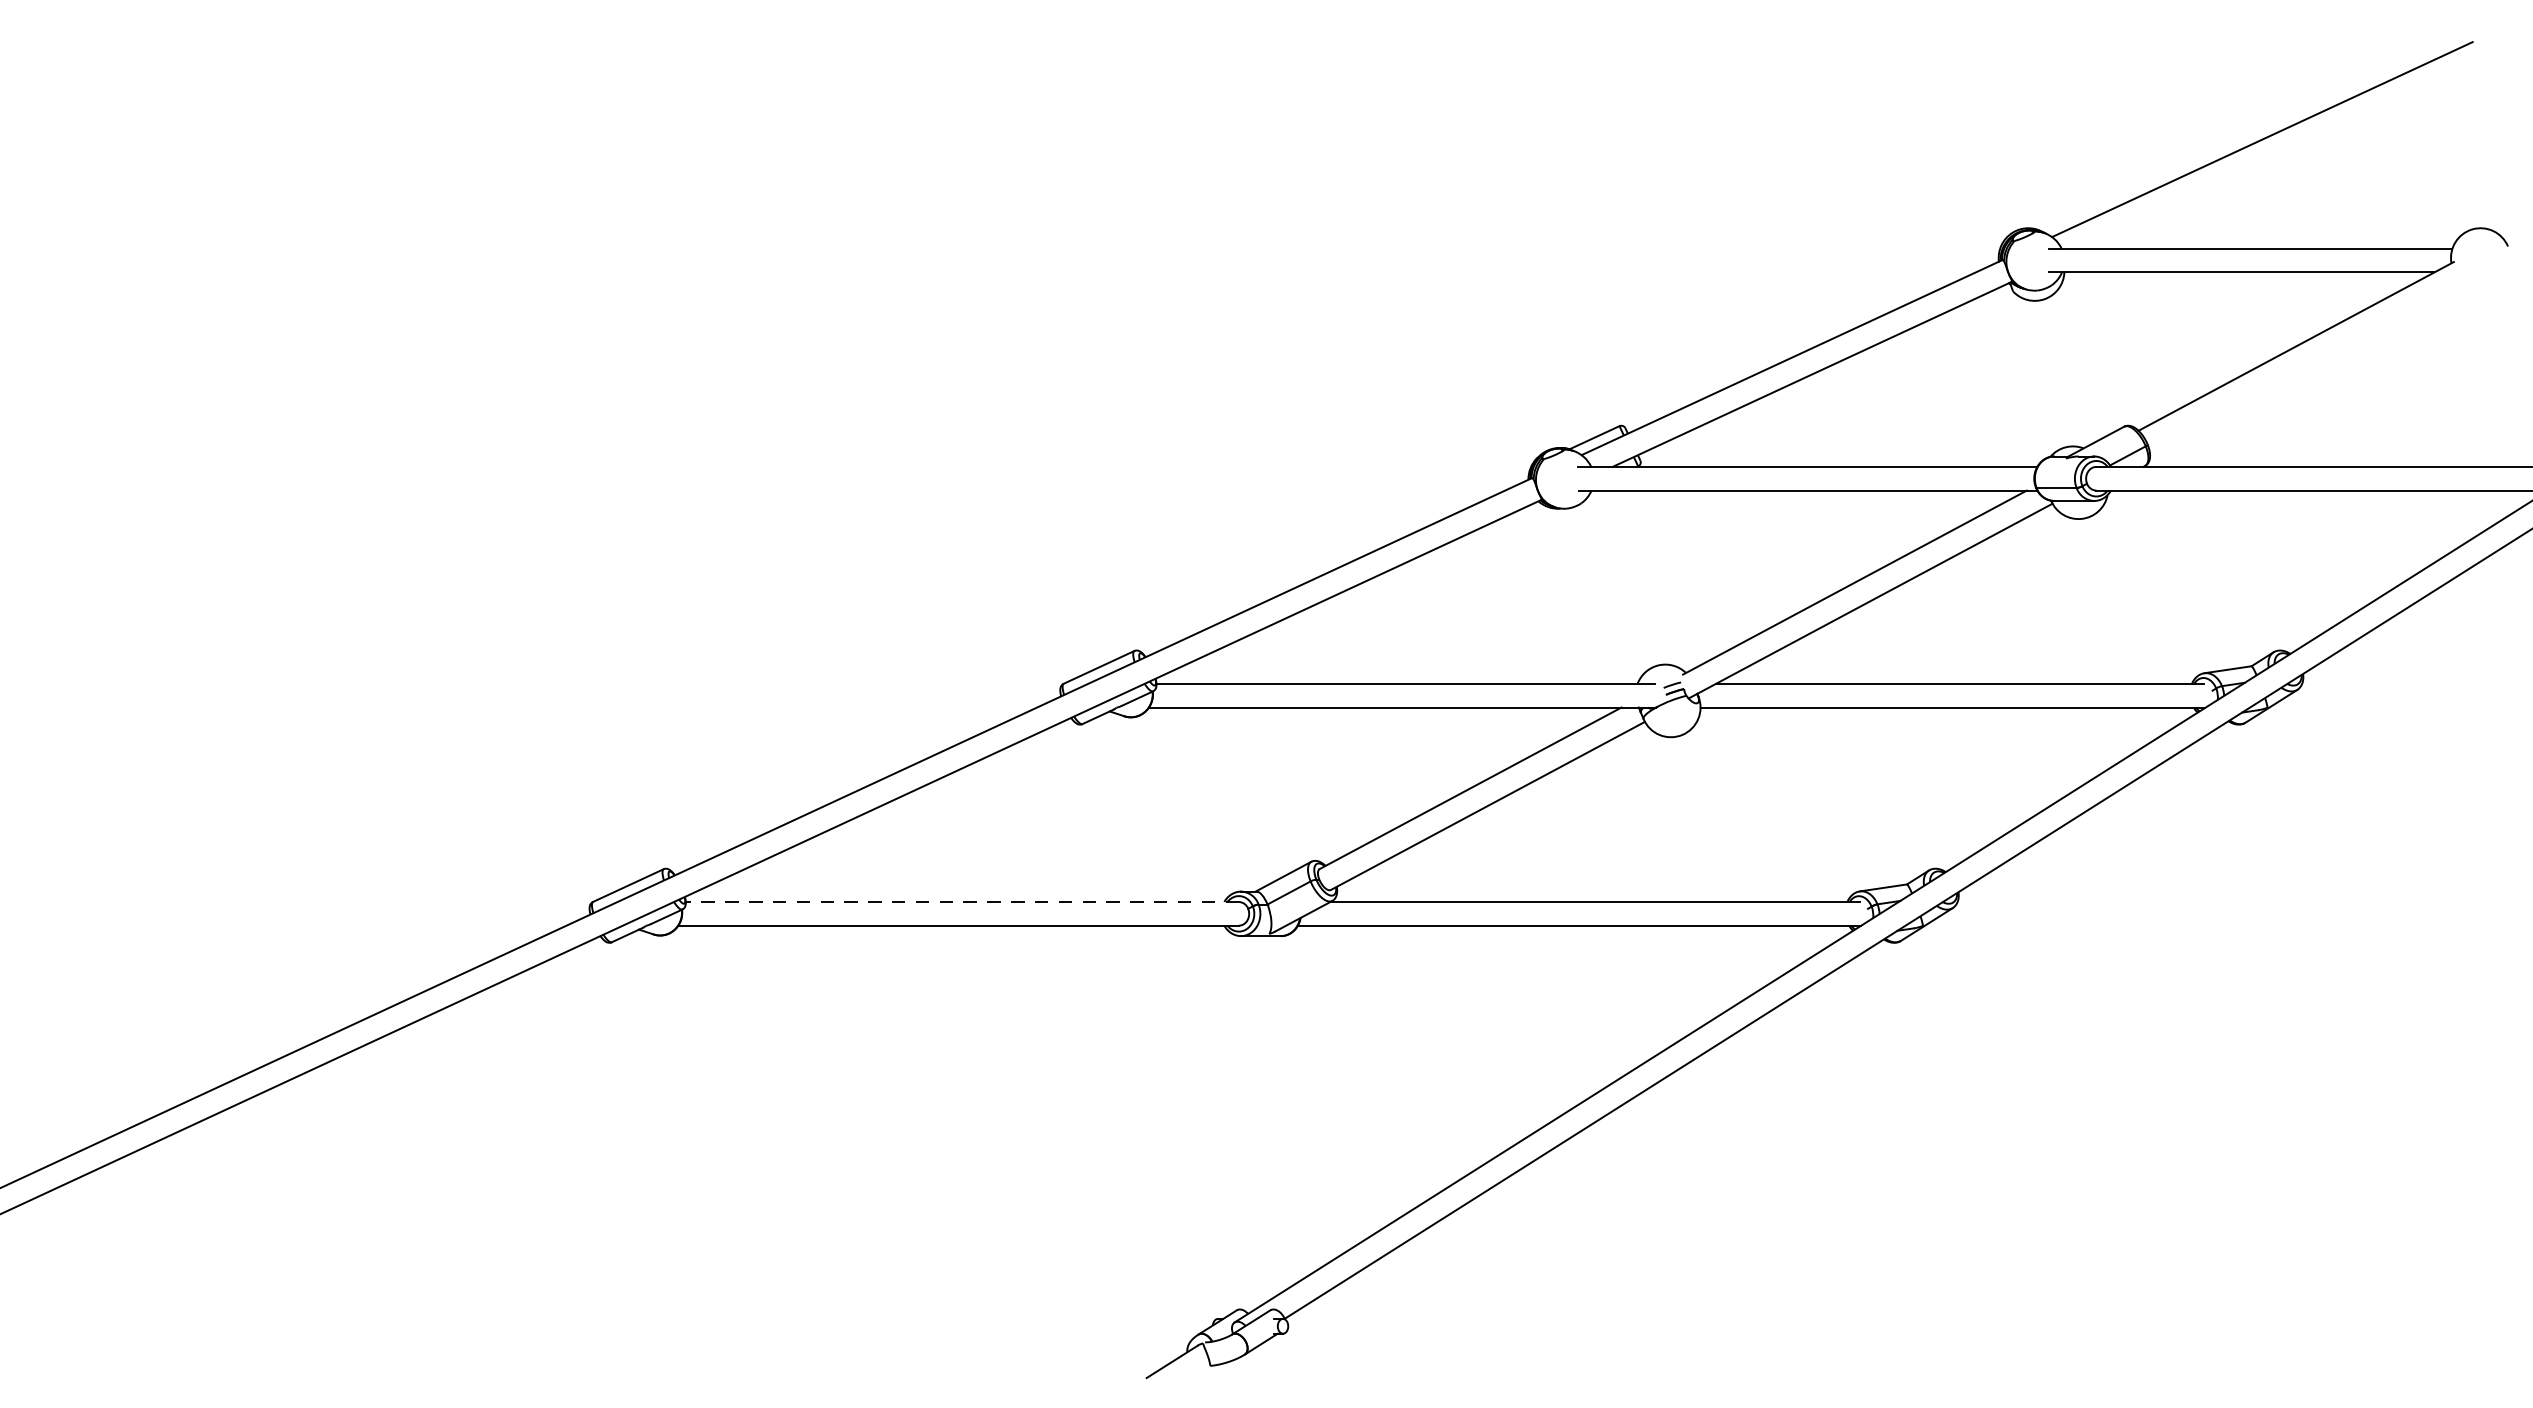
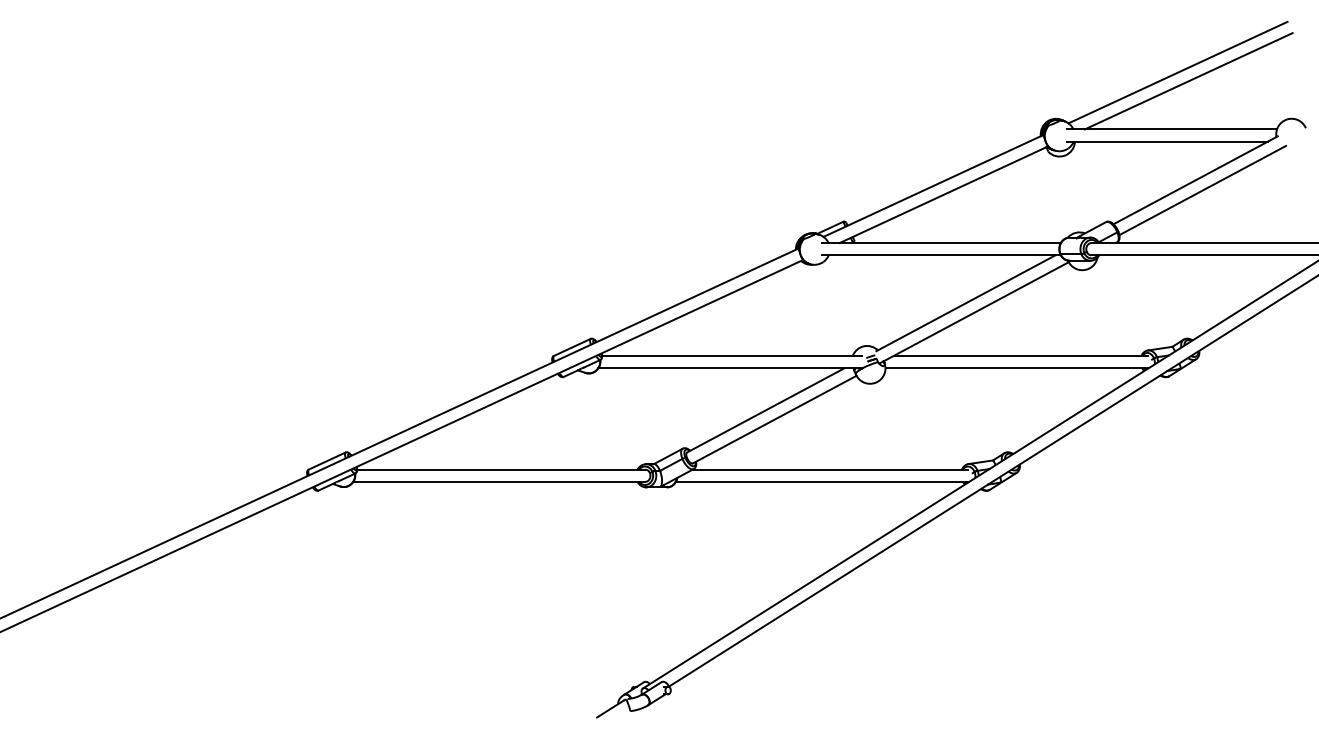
line: (2282, 156) -> (1188, 81), added
line: (2309, 365) -> (1202, 190), added
line: (961, 901) -> (500, 469), dashed -> solid

